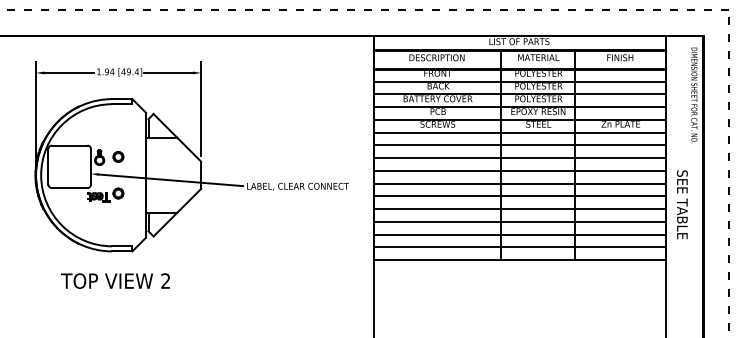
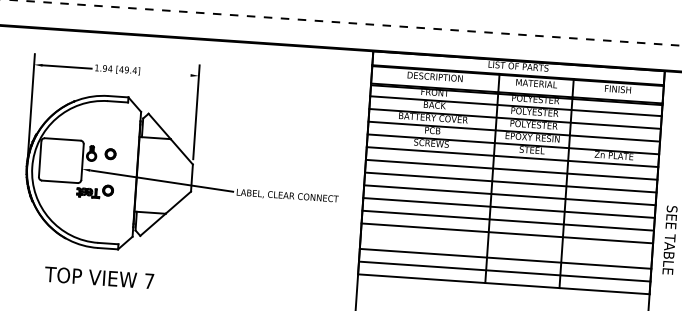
line: (167, 72) -> (165, 73), removed
line: (519, 221) -> (506, 245), removed
text: (165, 280) -> (149, 280), 2 -> 7

